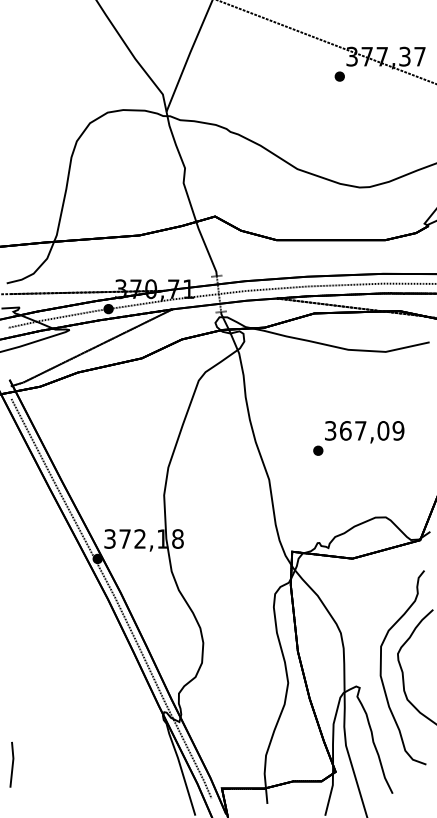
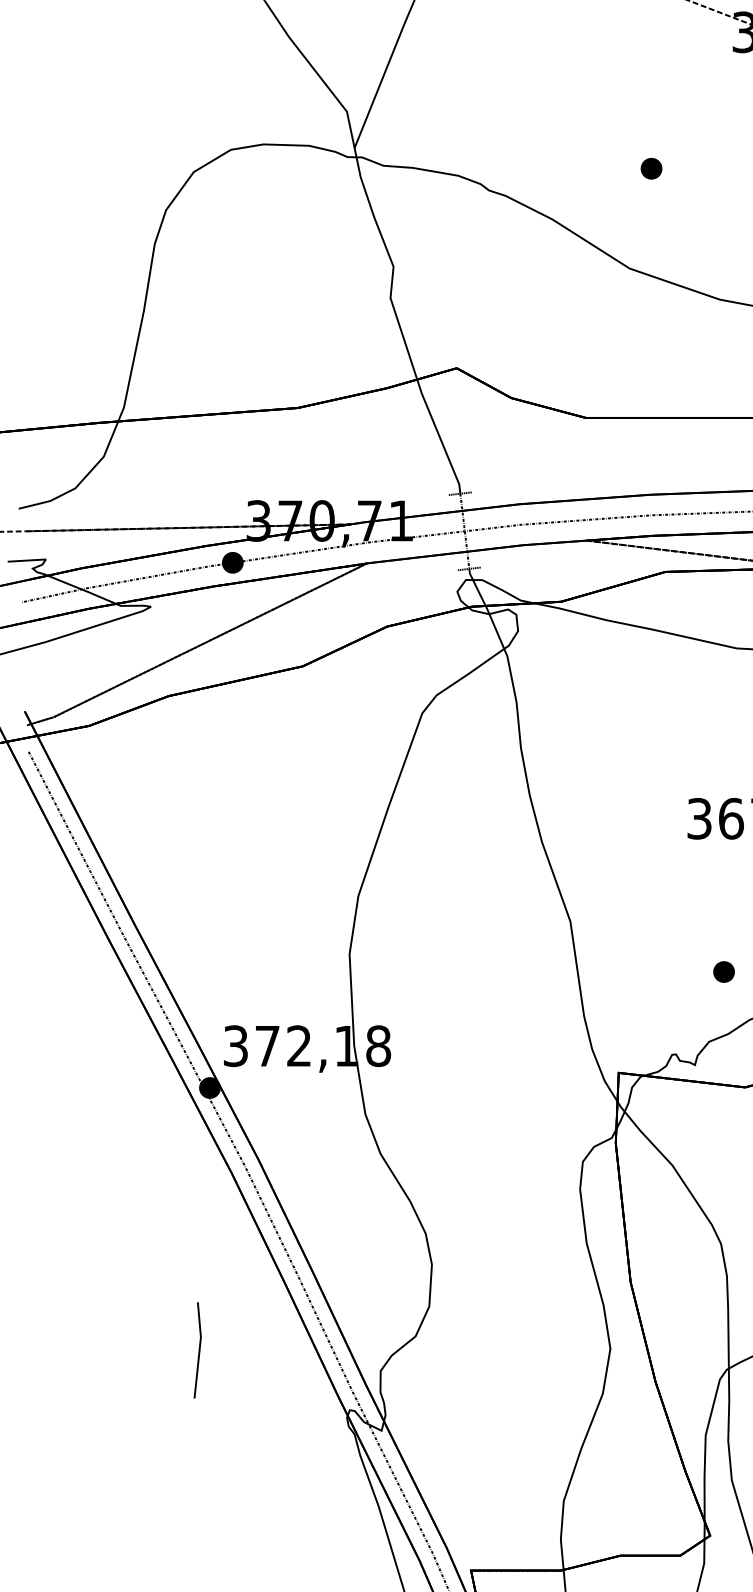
part: (339, 76) -> (650, 168), moved
part: (318, 450) -> (724, 971), moved
line: (11, 764) -> (196, 1349), moved

